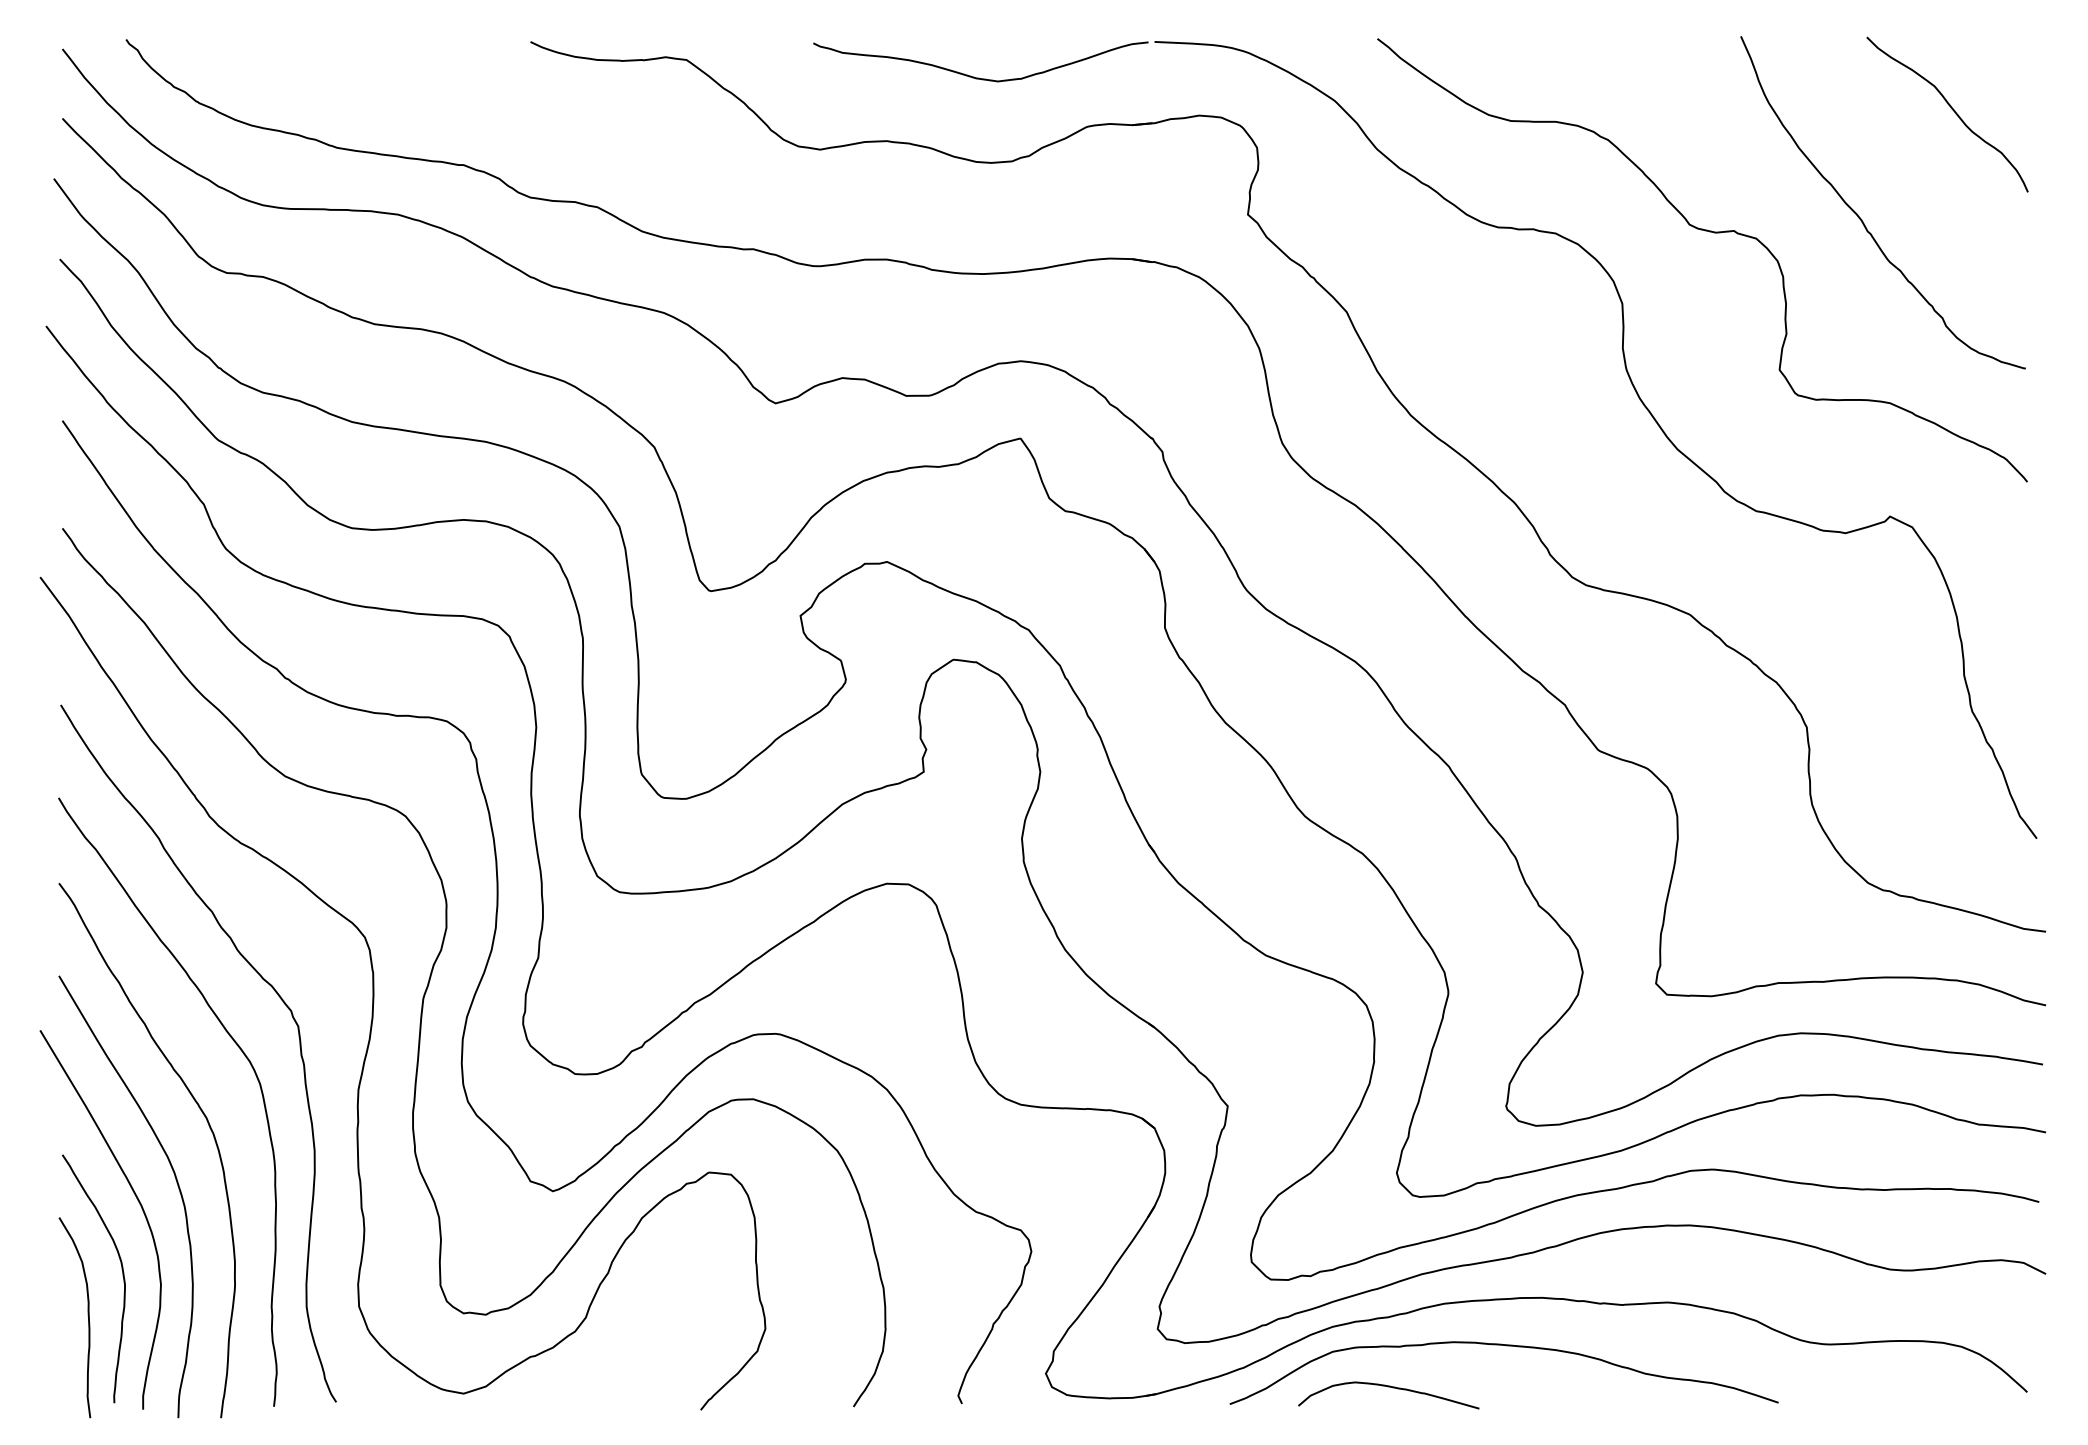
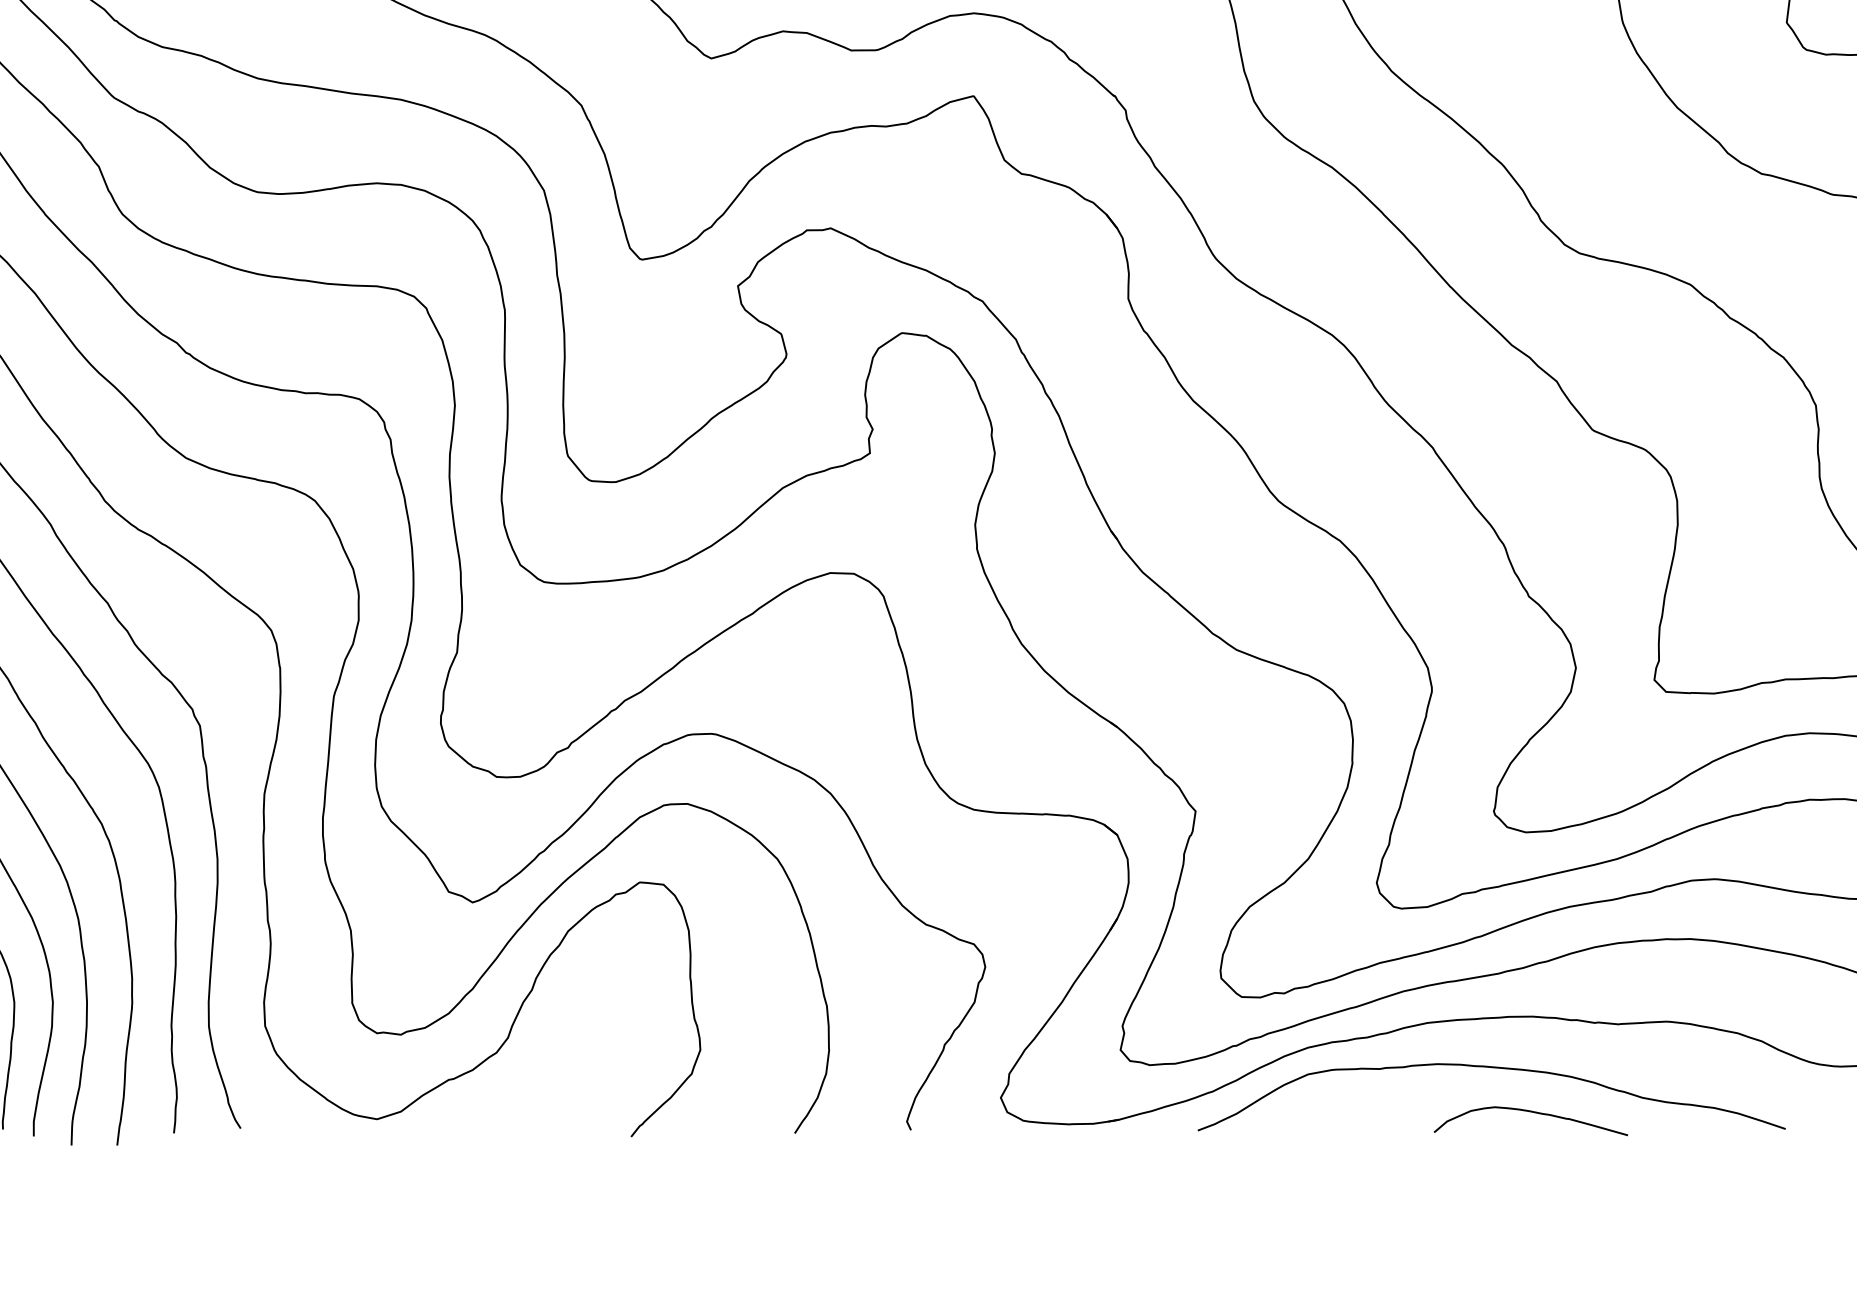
curve: (1388, 1387) -> (1530, 1112), moved

